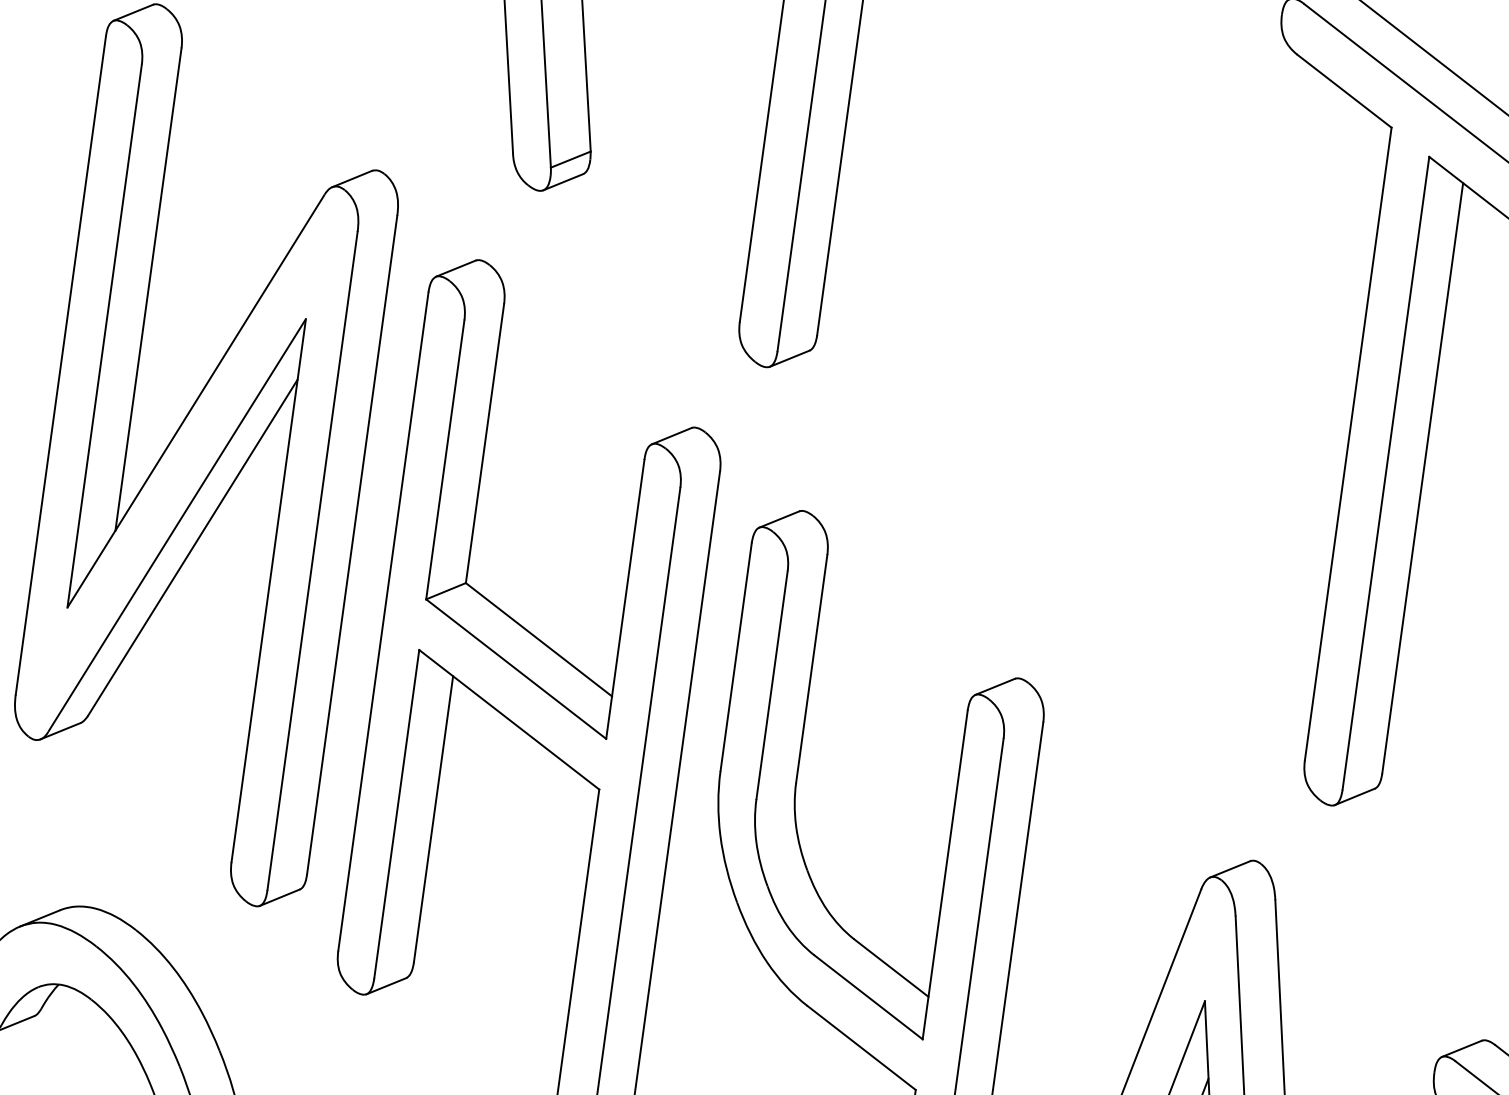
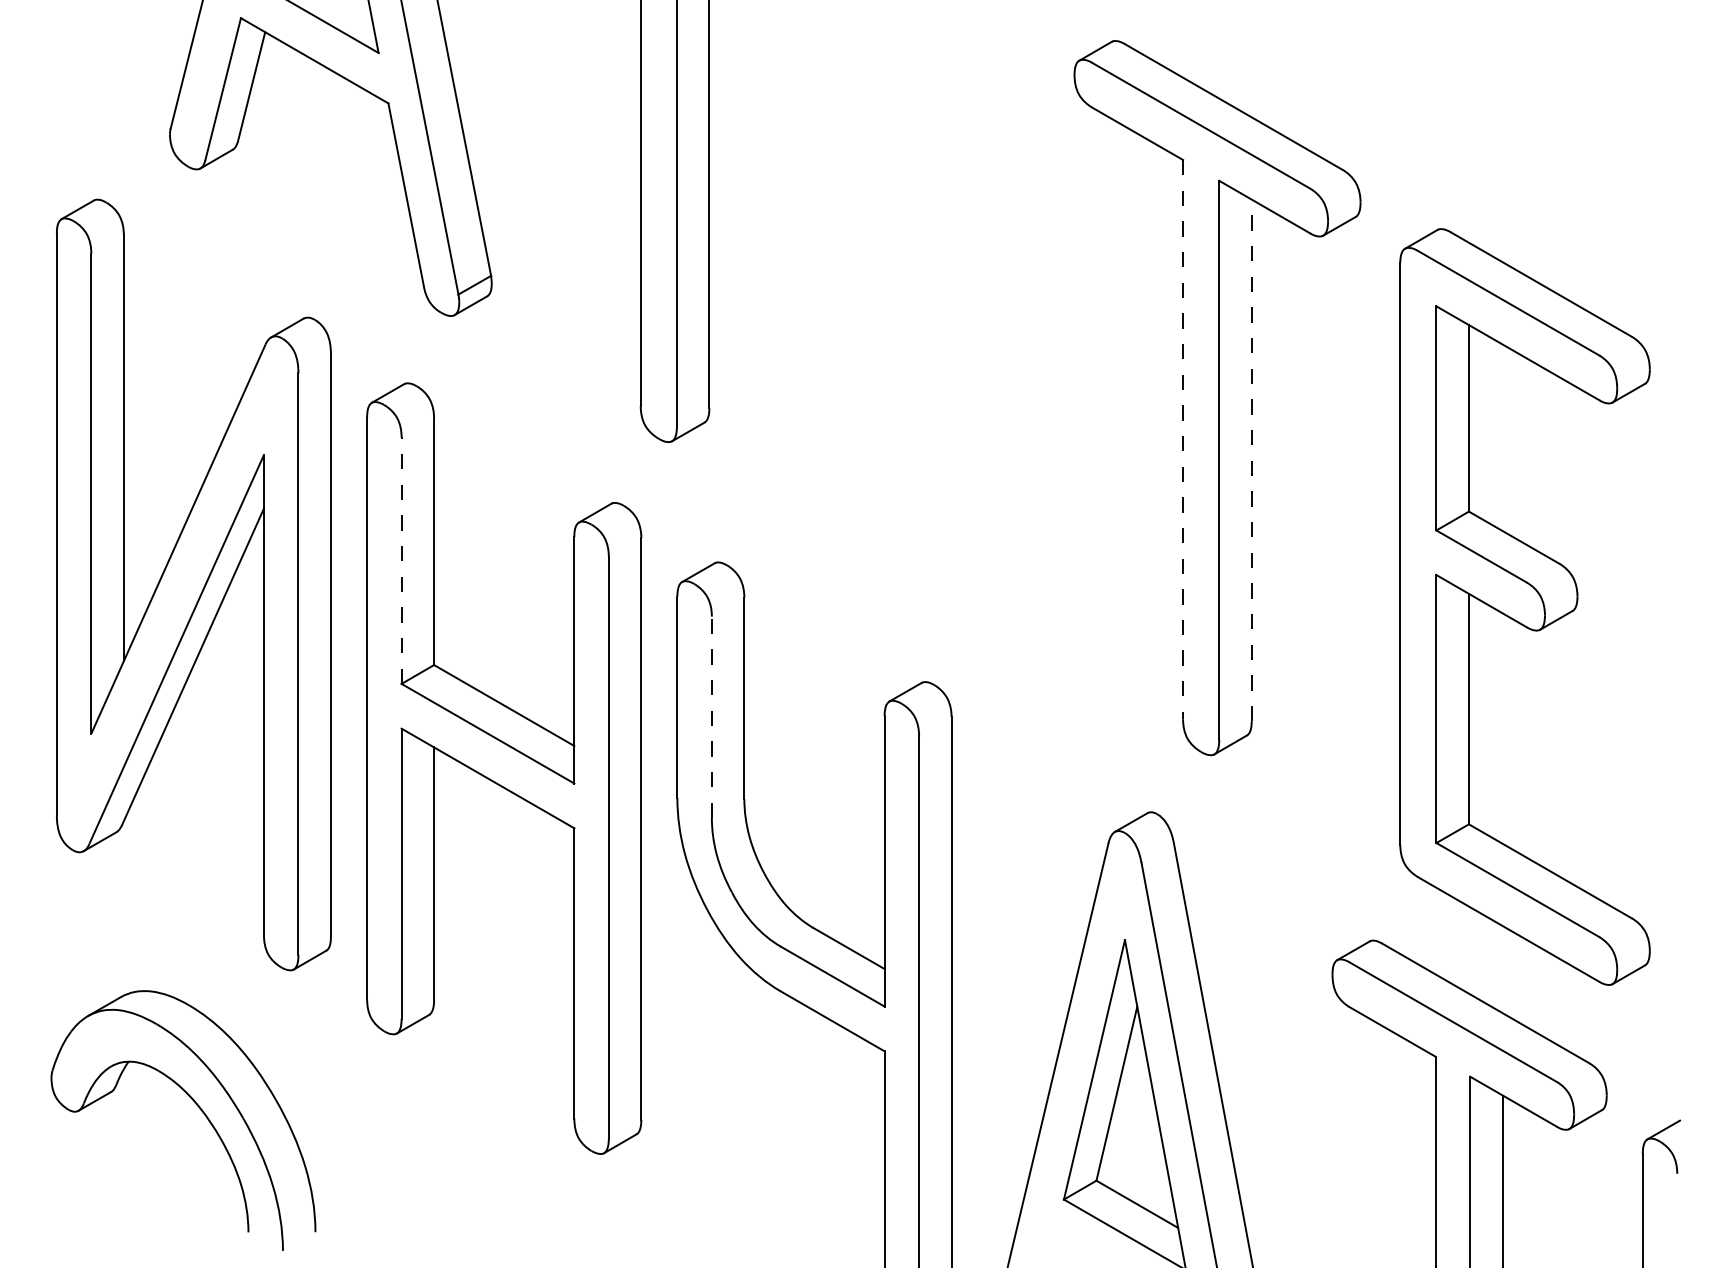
line: (1348, 444) -> (1183, 439), solid -> dashed
line: (445, 459) -> (401, 560), solid -> dashed
line: (1422, 478) -> (1251, 460), solid -> dashed
line: (771, 685) -> (711, 717), solid -> dashed

